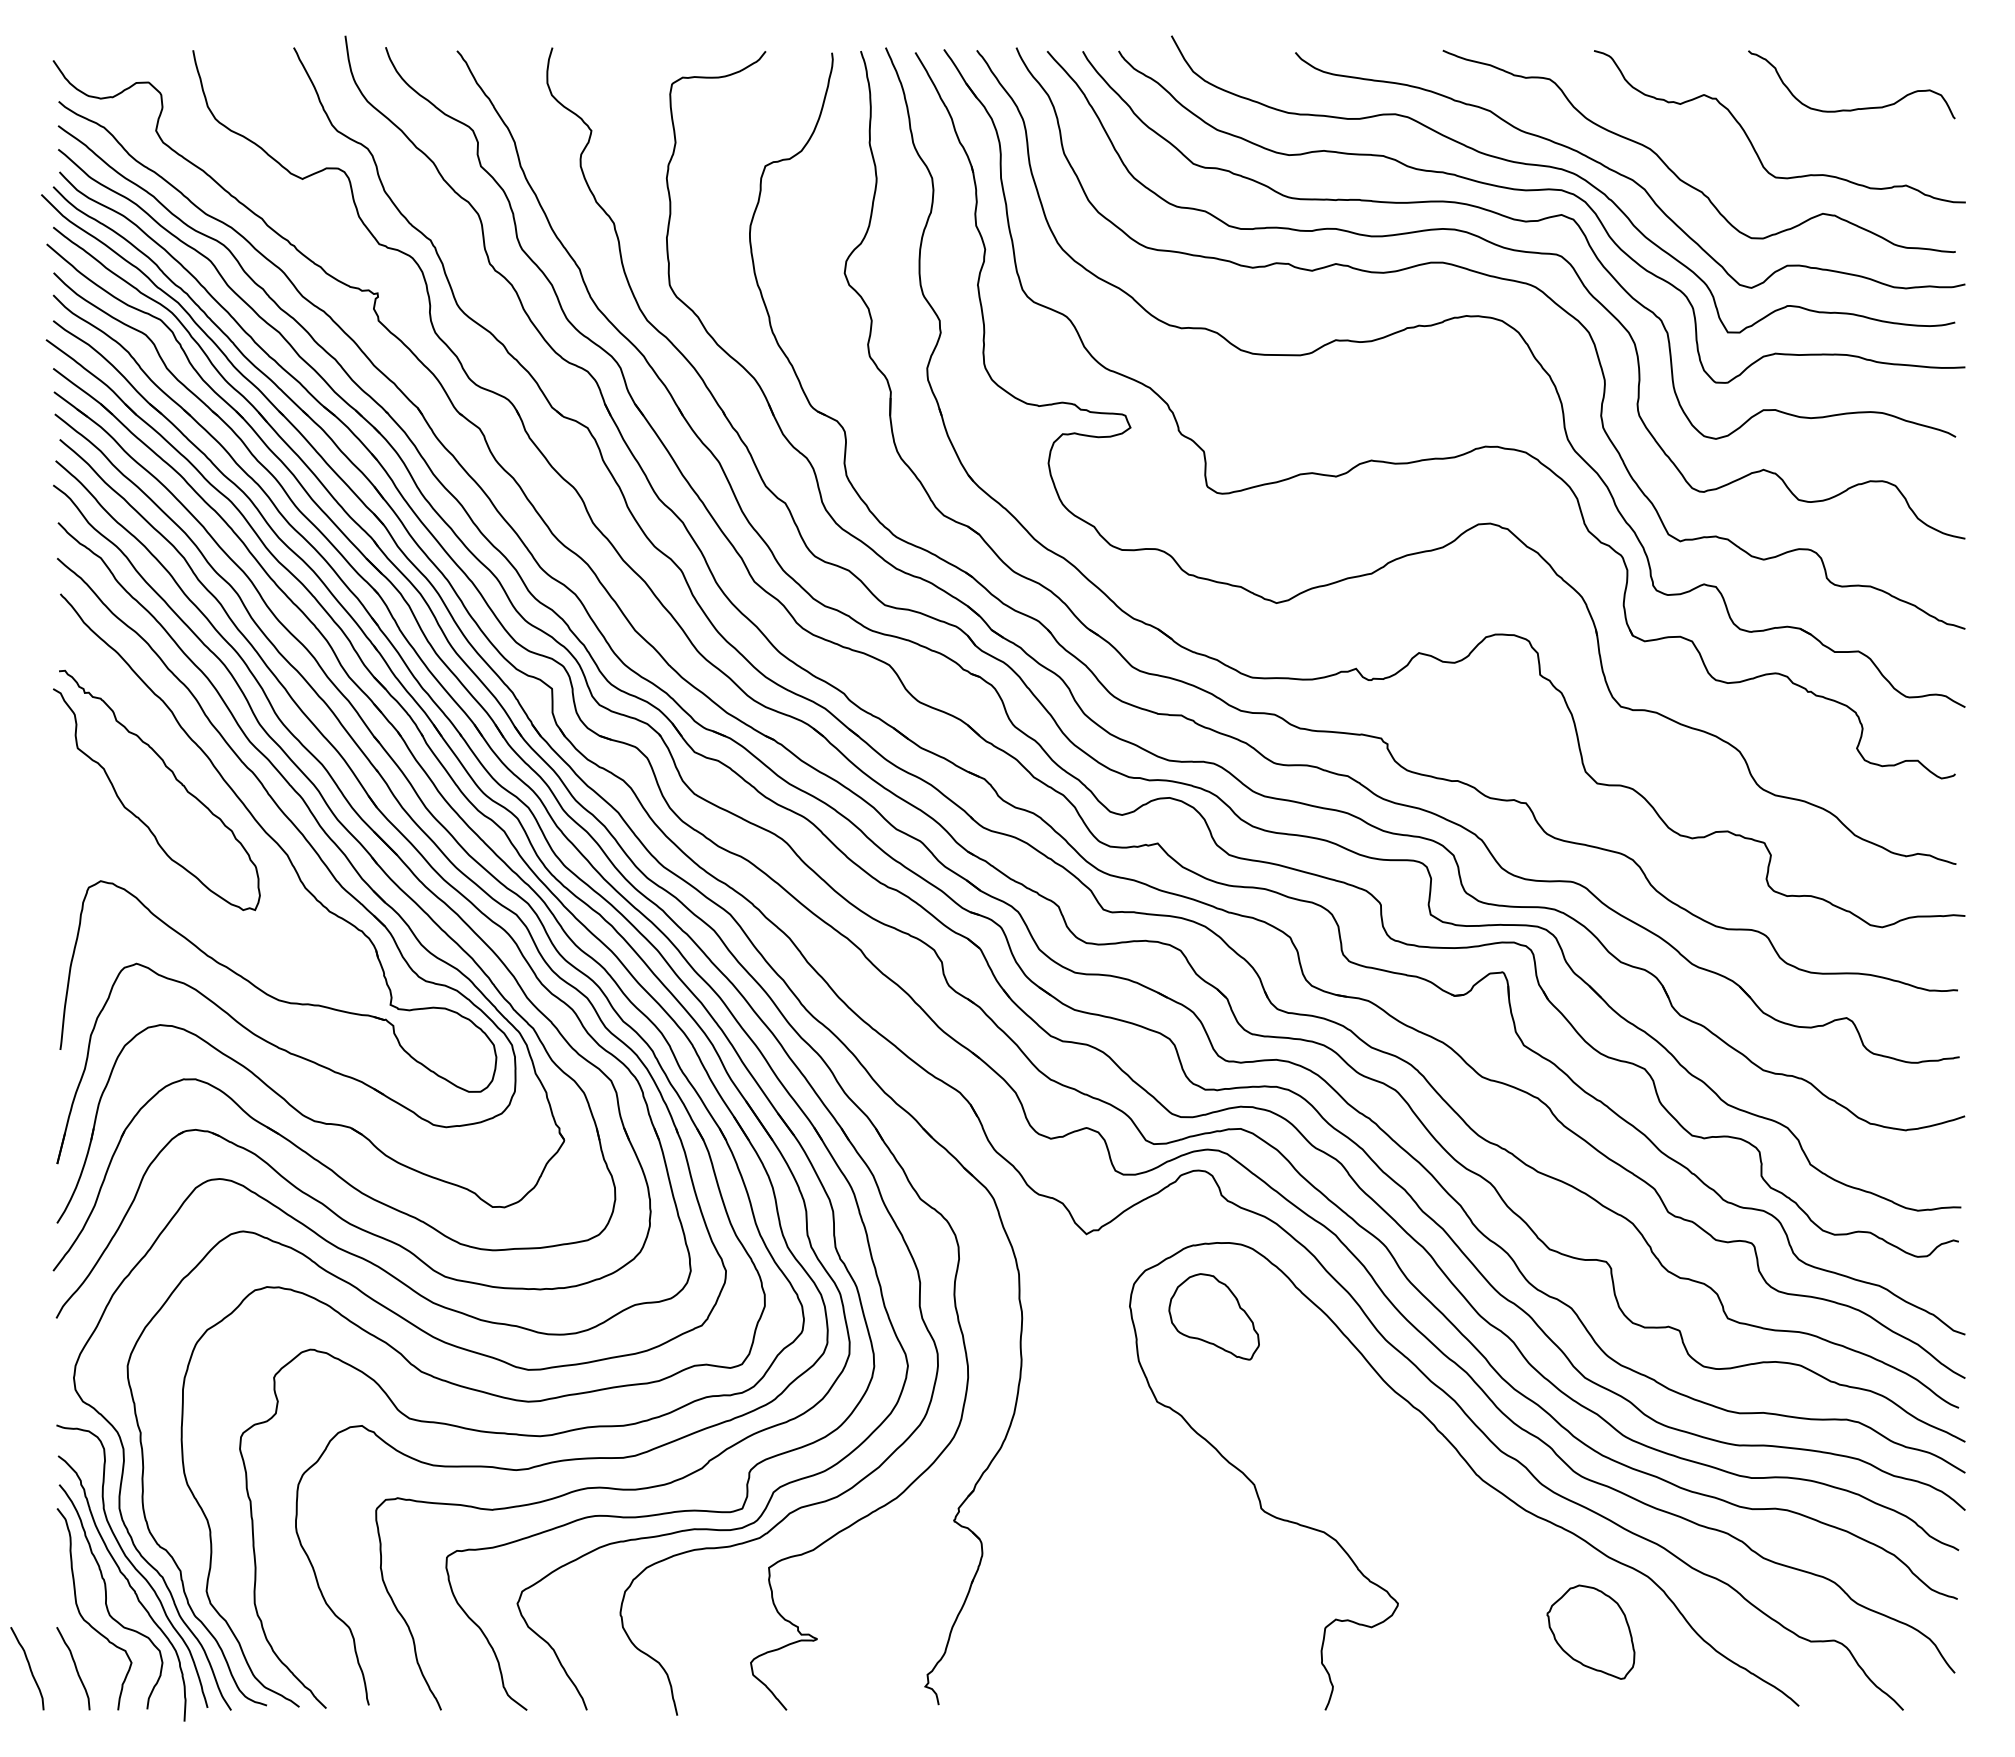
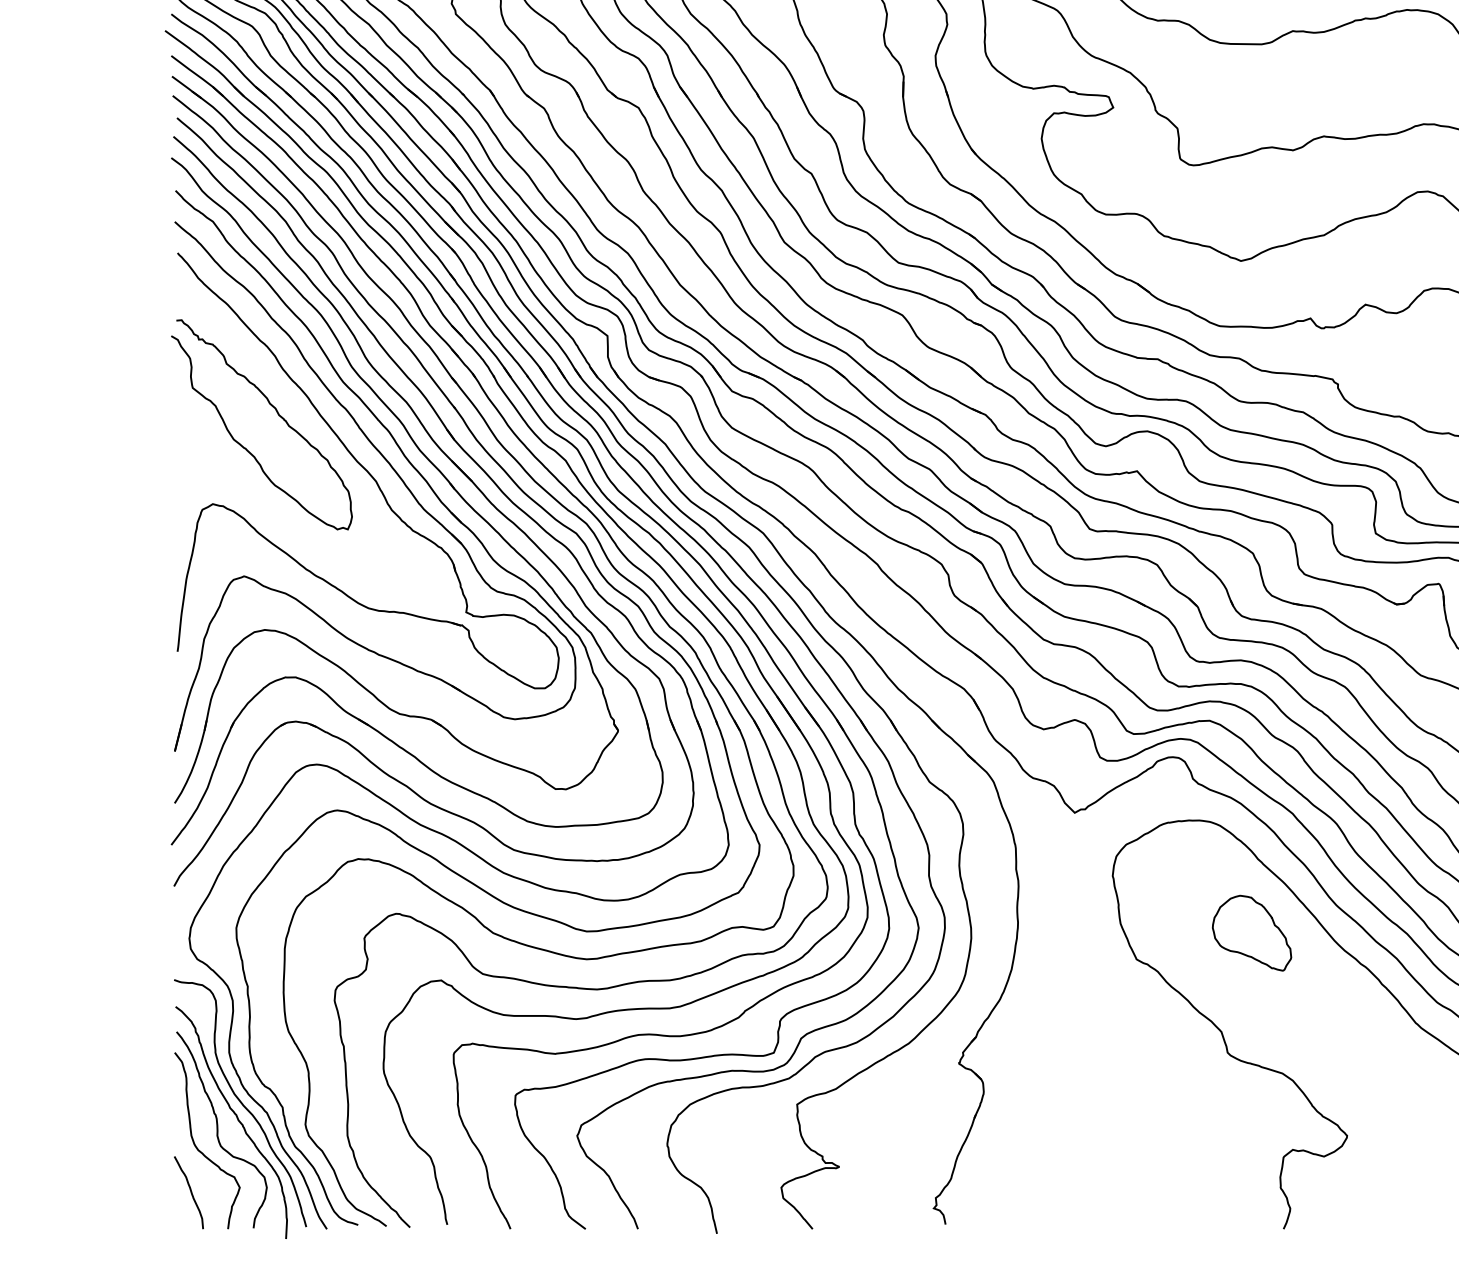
part: (1213, 1316) -> (1251, 932), moved
curve: (29, 1668) -> (150, 1192), removed

